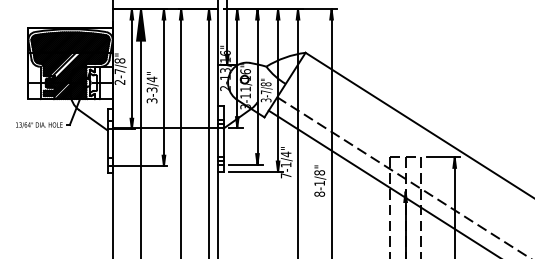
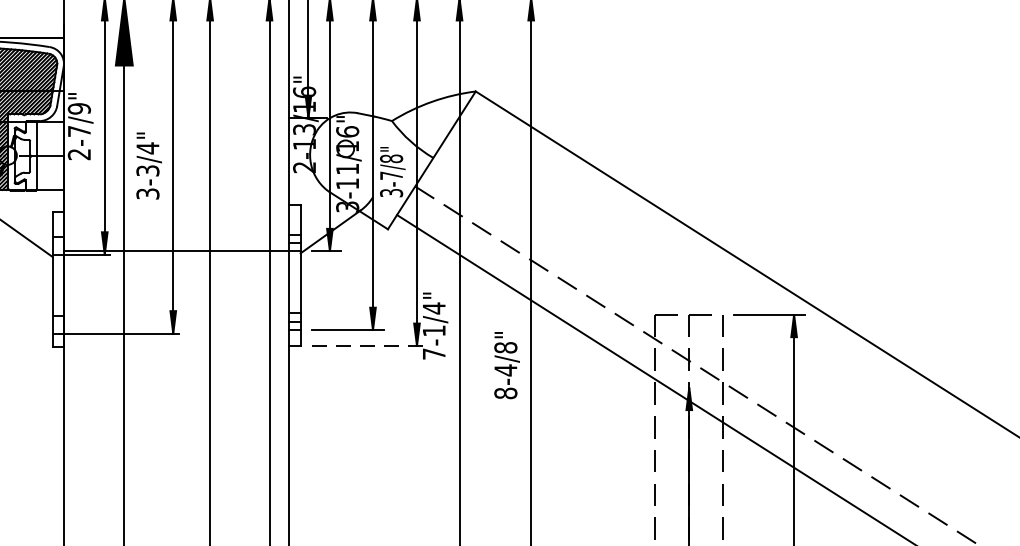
text: (120, 60) -> (80, 107), 2-7/8" -> 2-7/9"
line: (256, 172) -> (370, 347), solid -> dashed
text: (319, 183) -> (505, 370), 8-1/8" -> 8-4/8"

